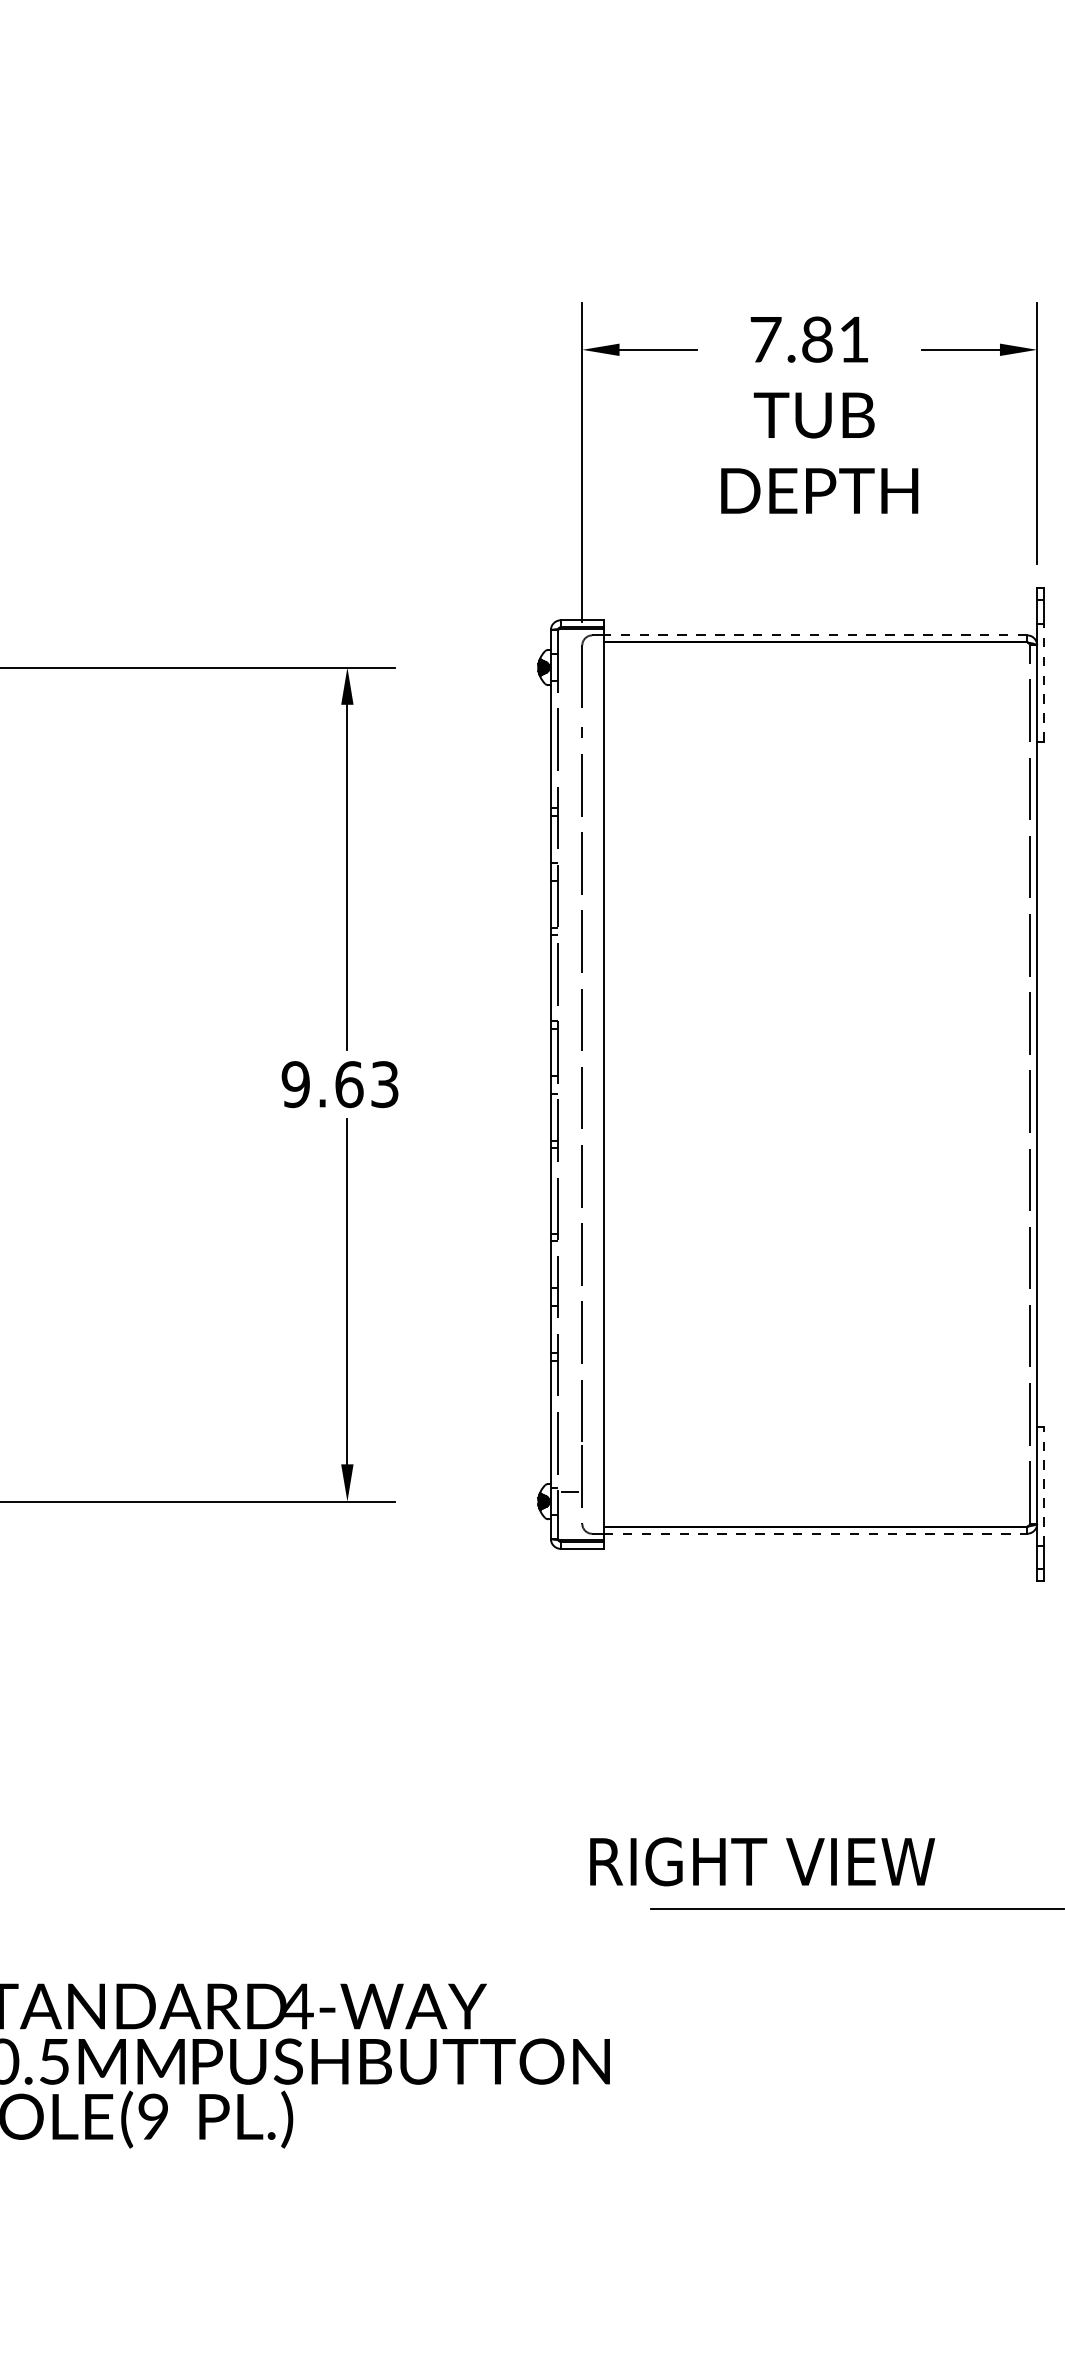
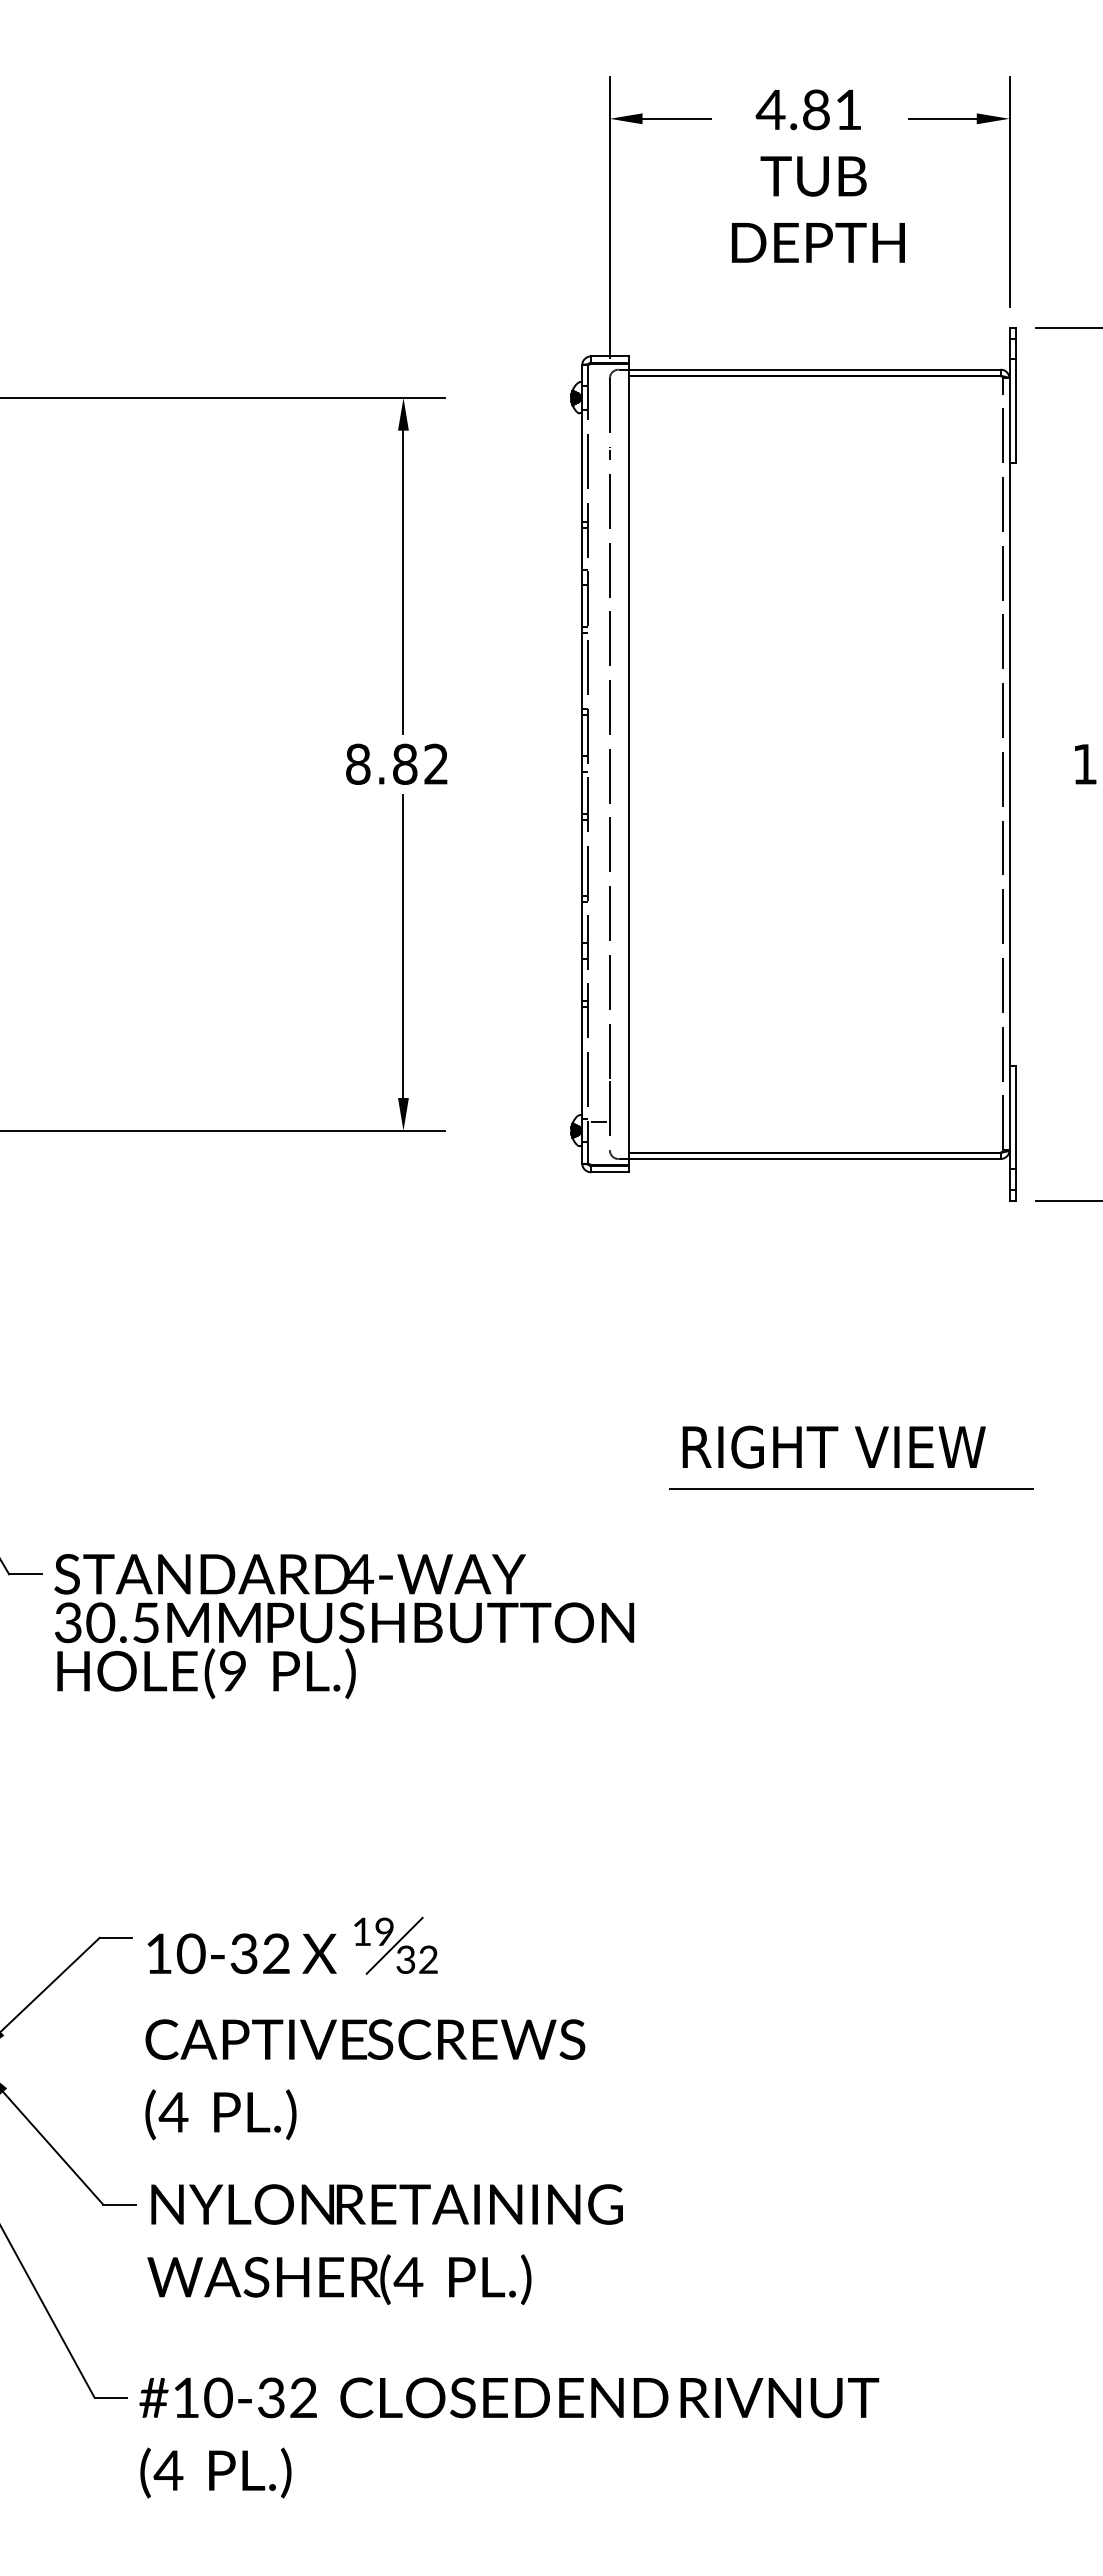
text: (765, 339) -> (770, 109), 7.81 -> 4.81
line: (815, 635) -> (814, 369), dashed -> solid
line: (1044, 682) -> (1015, 411), dashed -> solid
text: (339, 1083) -> (396, 763), 9.63 -> 8.82
line: (1044, 1486) -> (1015, 1117), dashed -> solid
line: (815, 1534) -> (814, 1159), dashed -> solid
text: (761, 1861) -> (833, 1446), moved

